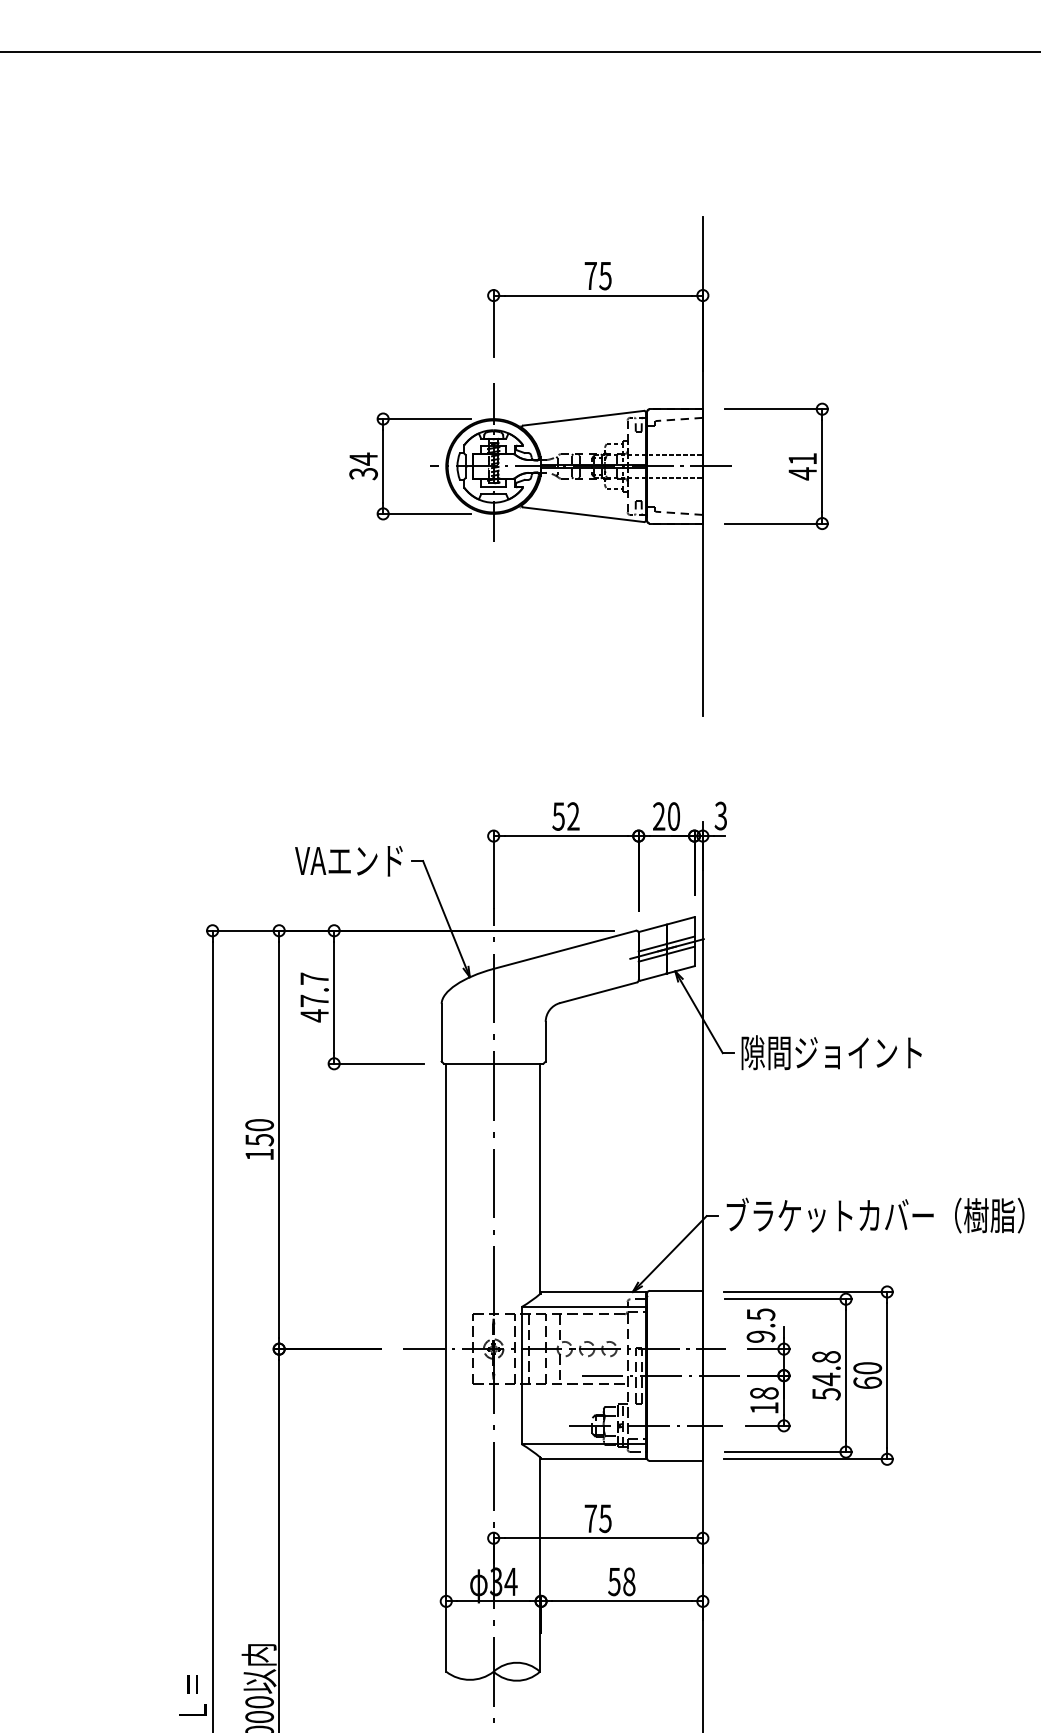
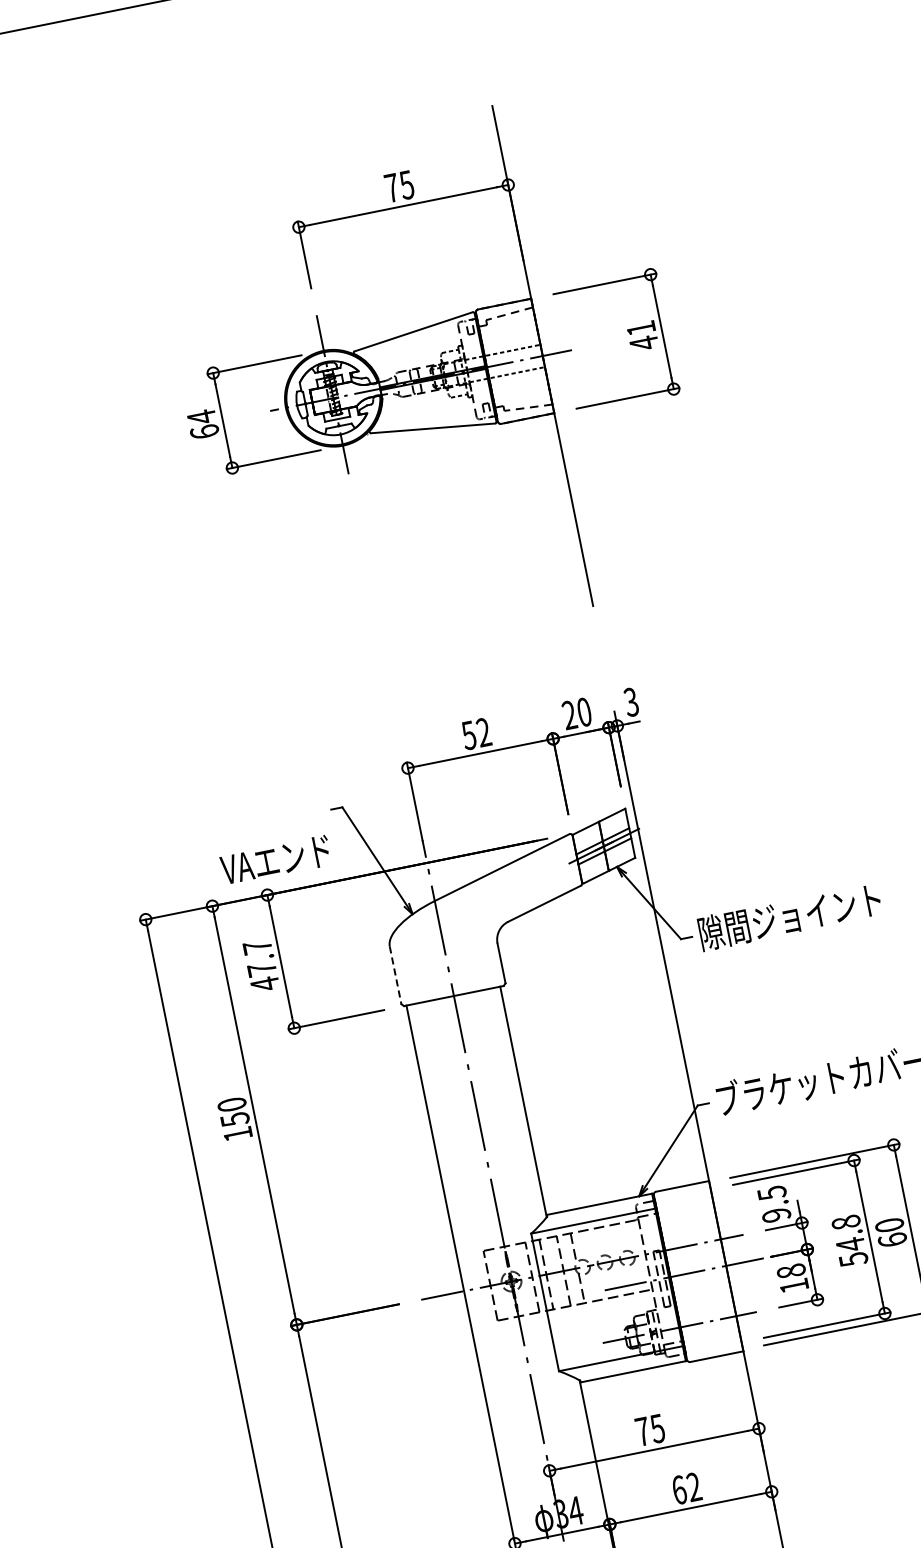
text: (363, 473) -> (204, 431), 34 -> 64
text: (348, 861) -> (275, 860), moved
line: (441, 1032) -> (395, 975), solid -> dashed
text: (621, 1581) -> (686, 1488), 58 -> 62

